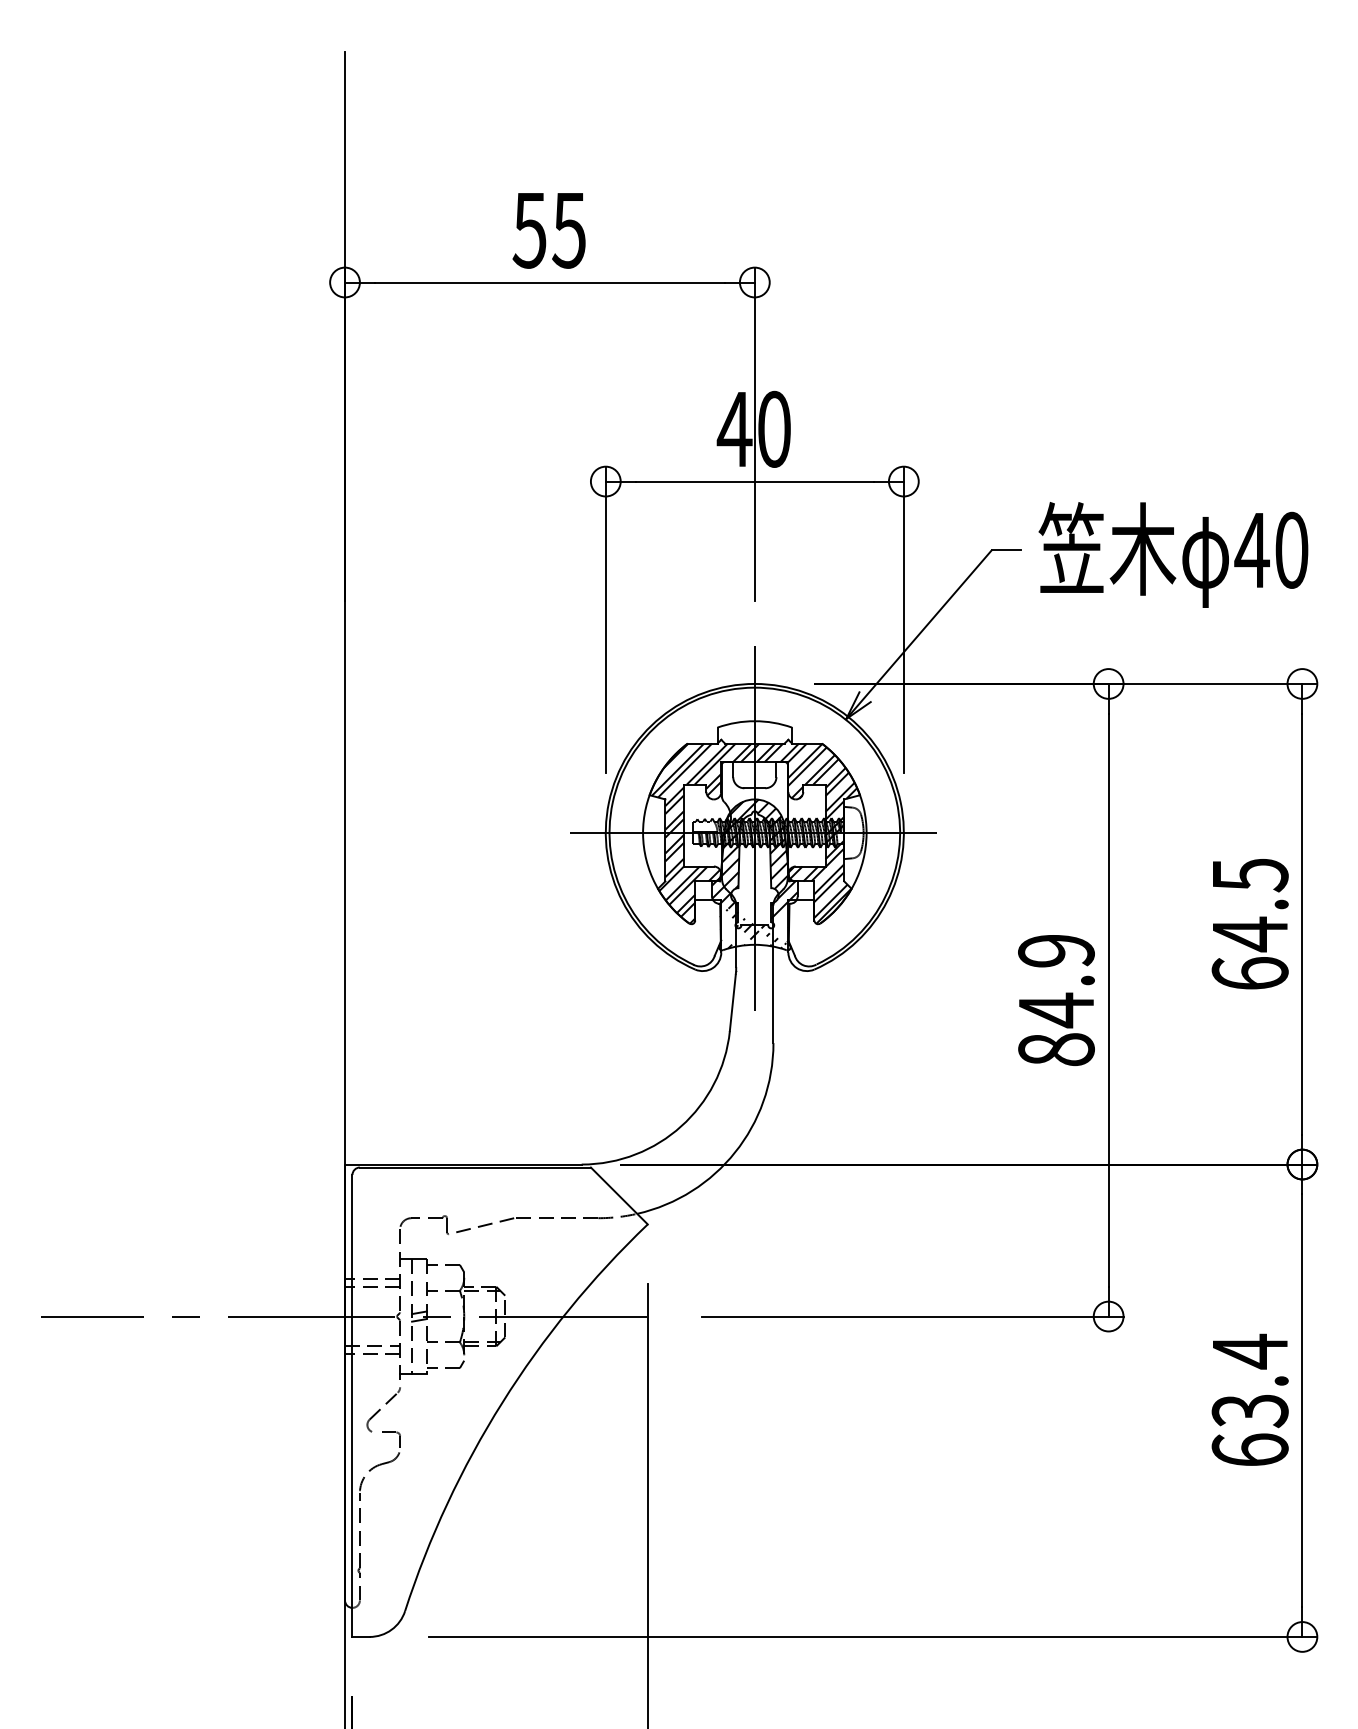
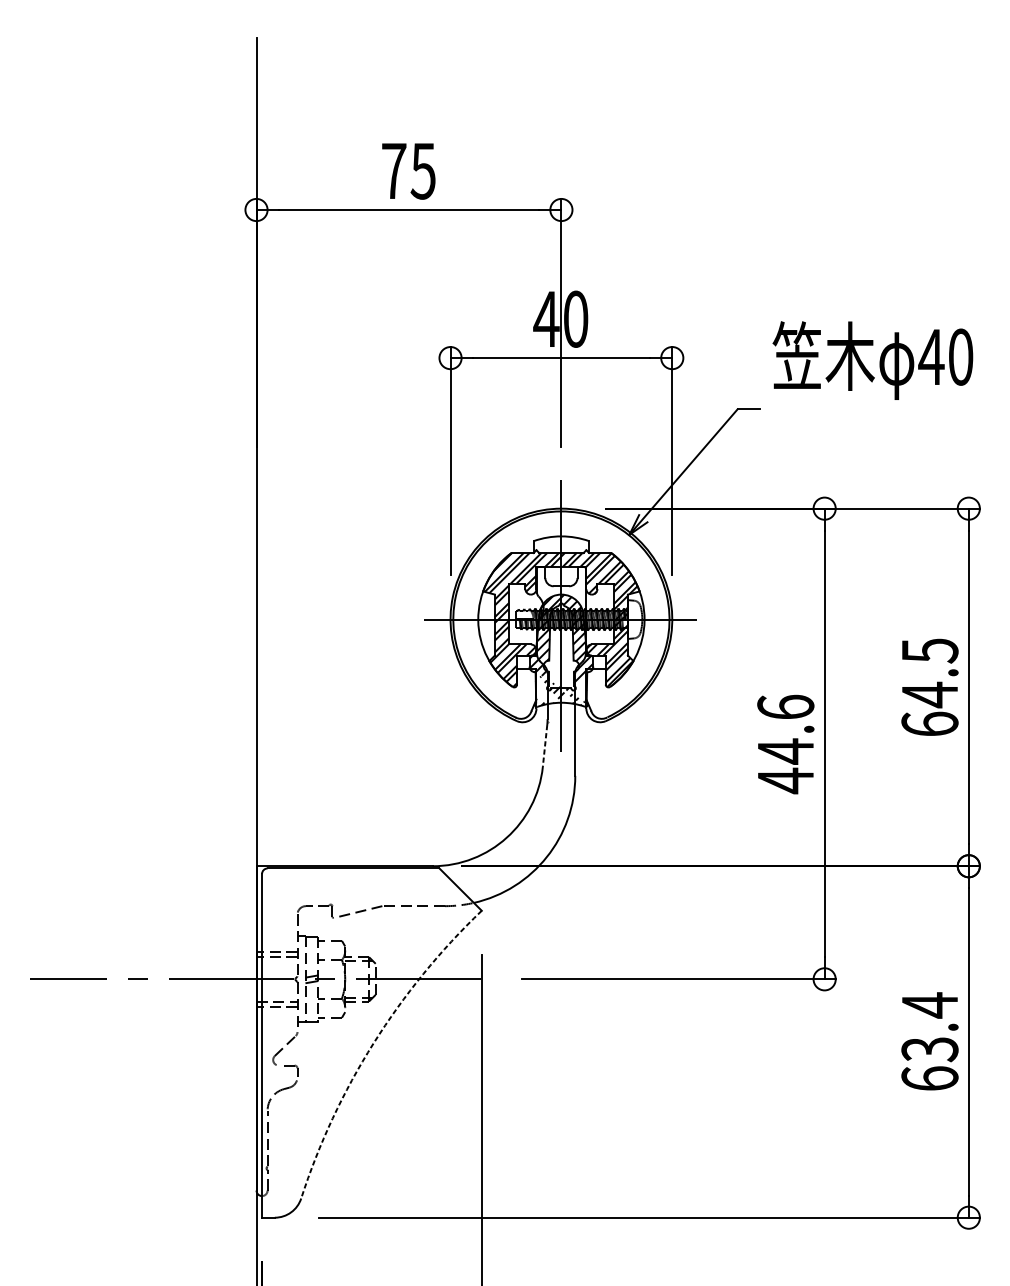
text: (529, 230) -> (393, 171), 55 -> 75
text: (1173, 554) -> (872, 360), moved
text: (1056, 1000) -> (785, 744), 84.9 -> 44.6
line: (732, 1003) -> (544, 746), solid -> dashed
arc: (502, 1402) -> (373, 1043), solid -> dashed

